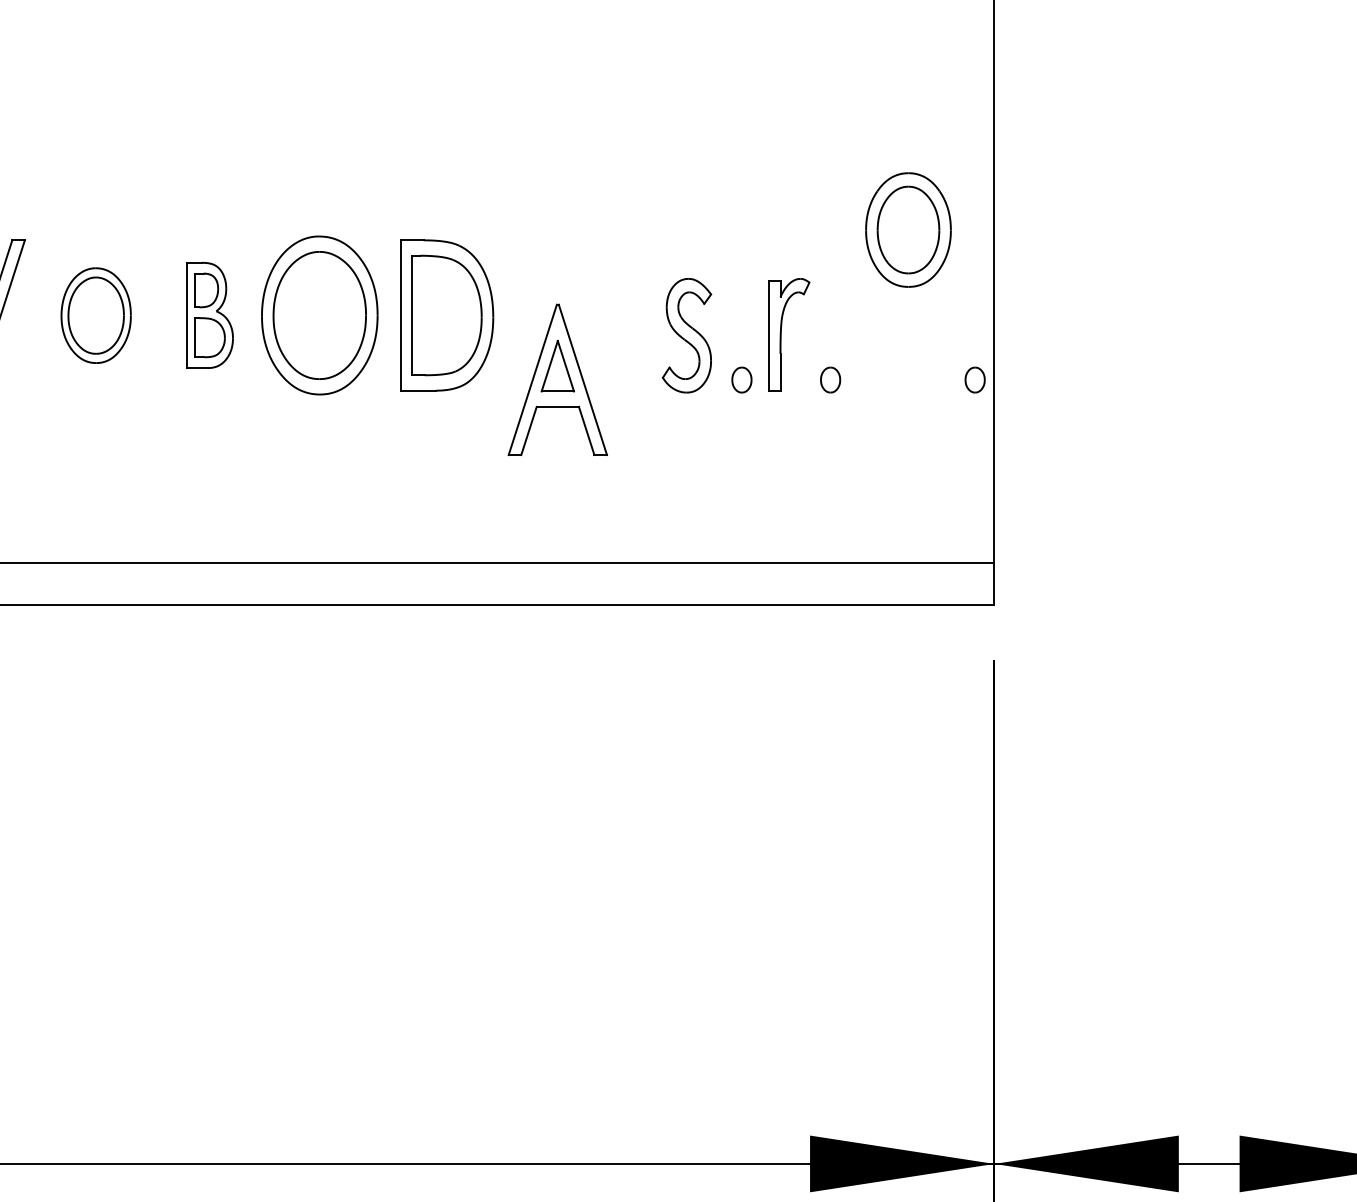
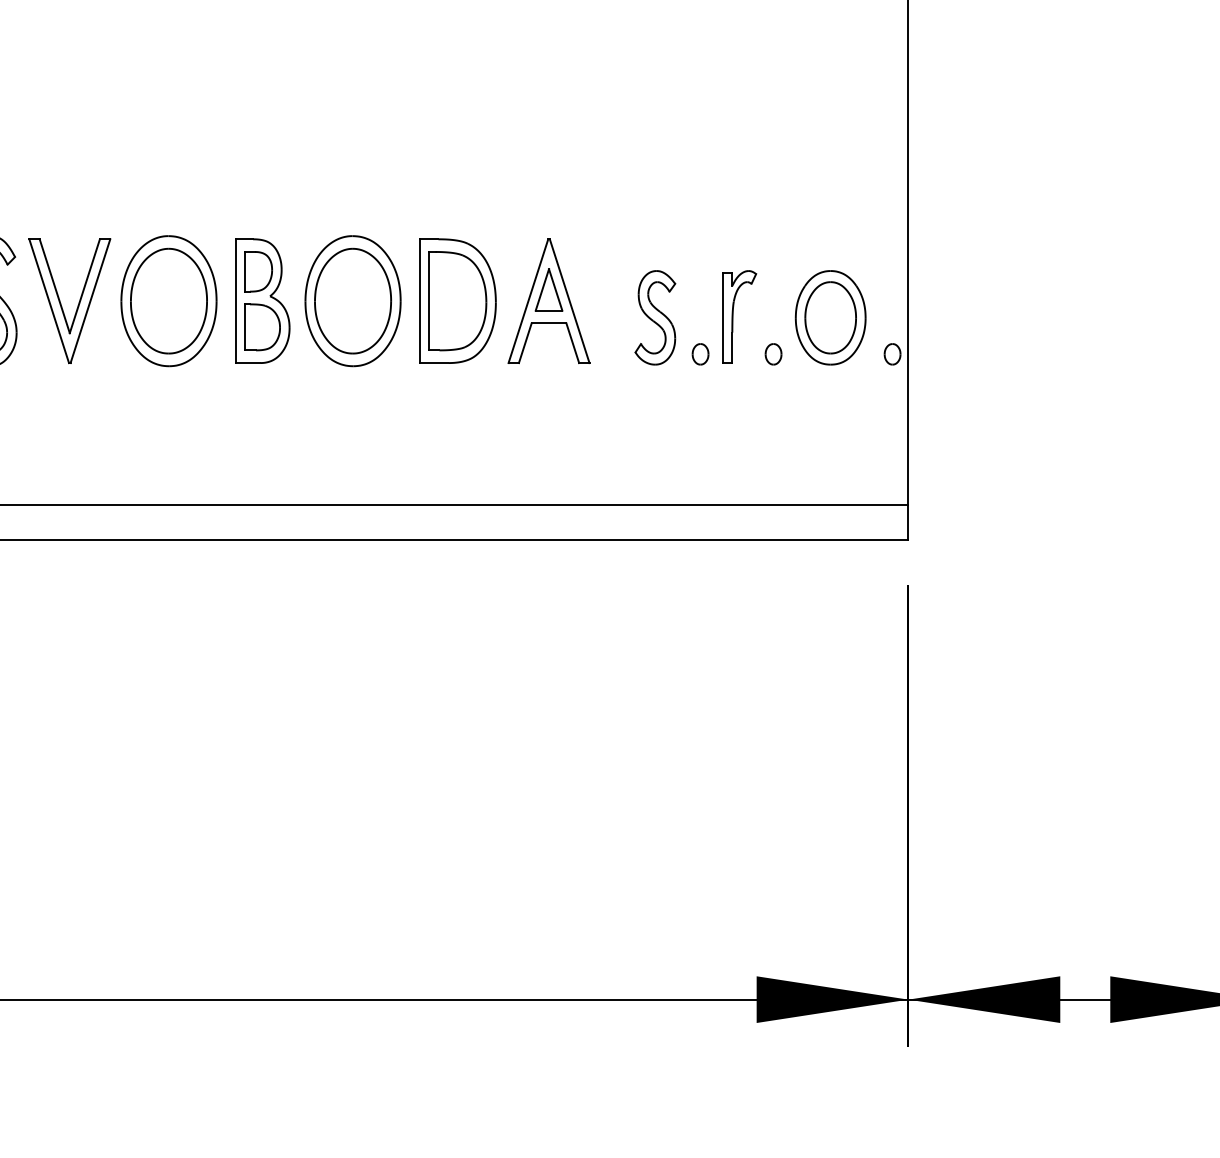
part: (908, 229) -> (830, 317), moved
part: (209, 314) -> (262, 300), size x1.43
part: (95, 315) -> (168, 301), size x1.67
part: (557, 379) -> (548, 300), moved

